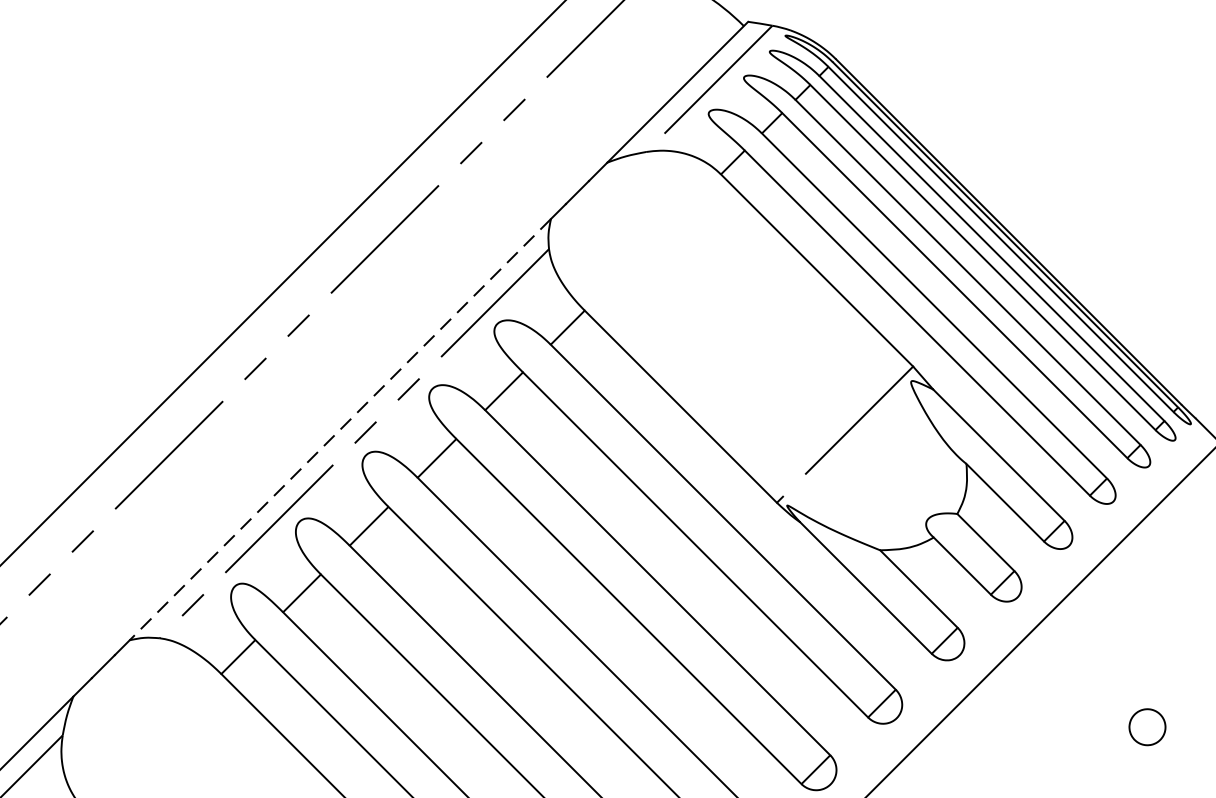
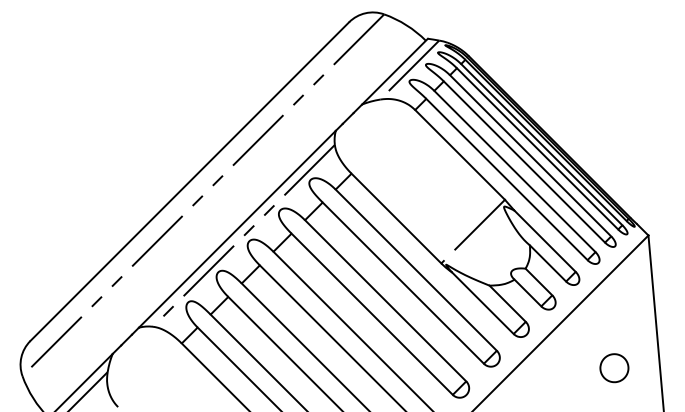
line: (340, 430) -> (237, 229), dashed -> solid
part: (1147, 727) -> (614, 368), size x1.67

